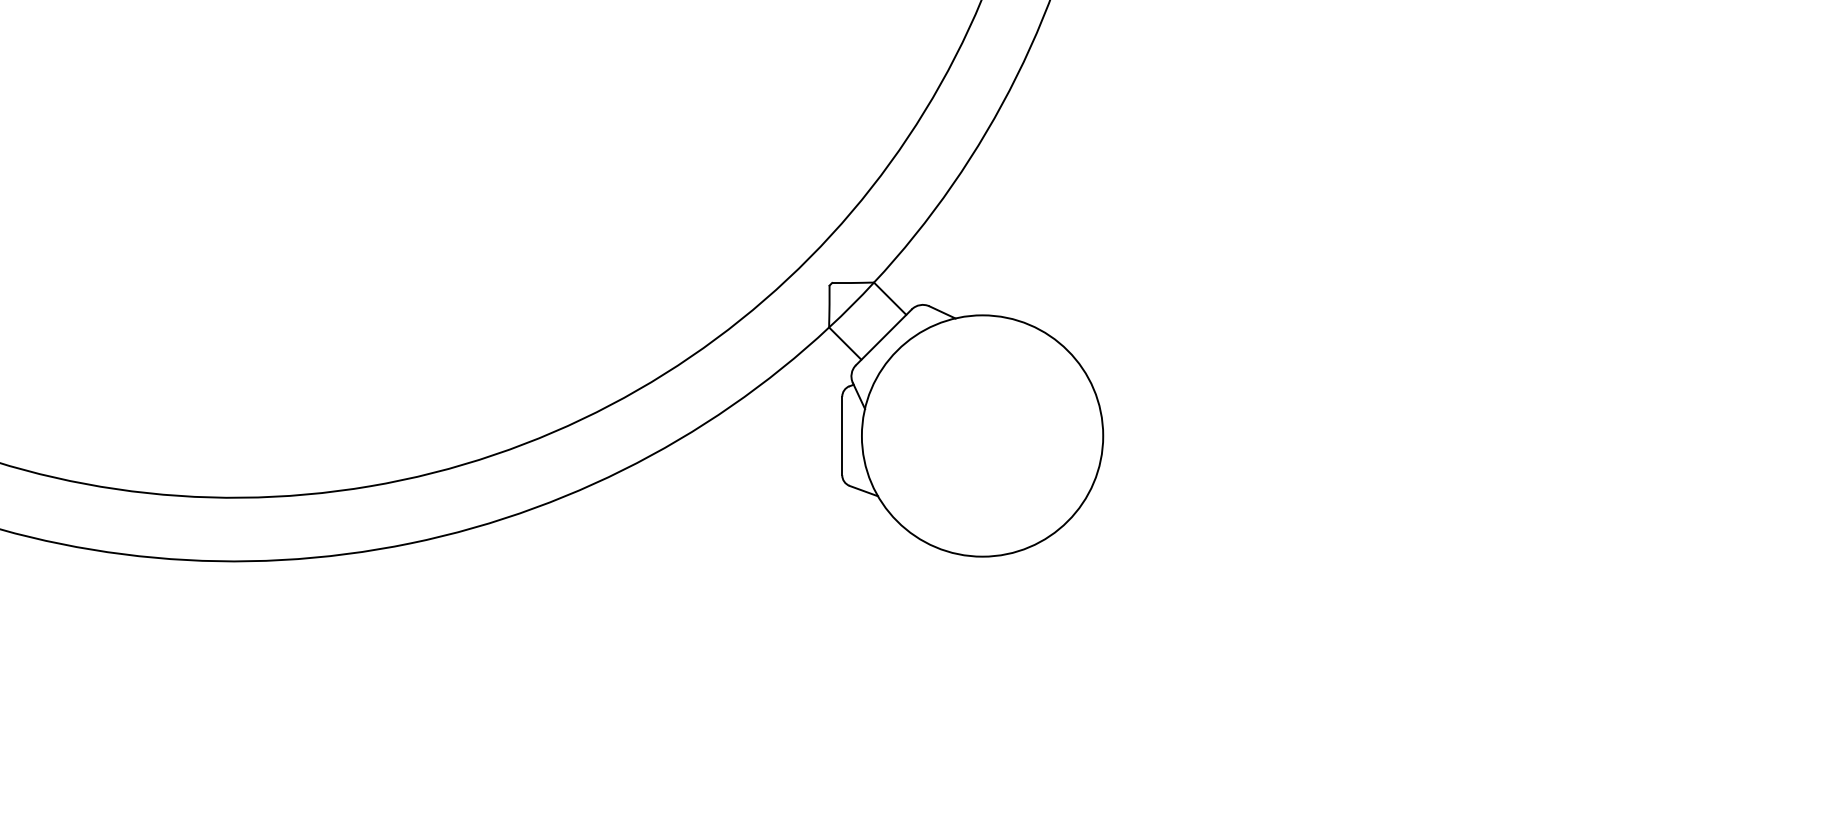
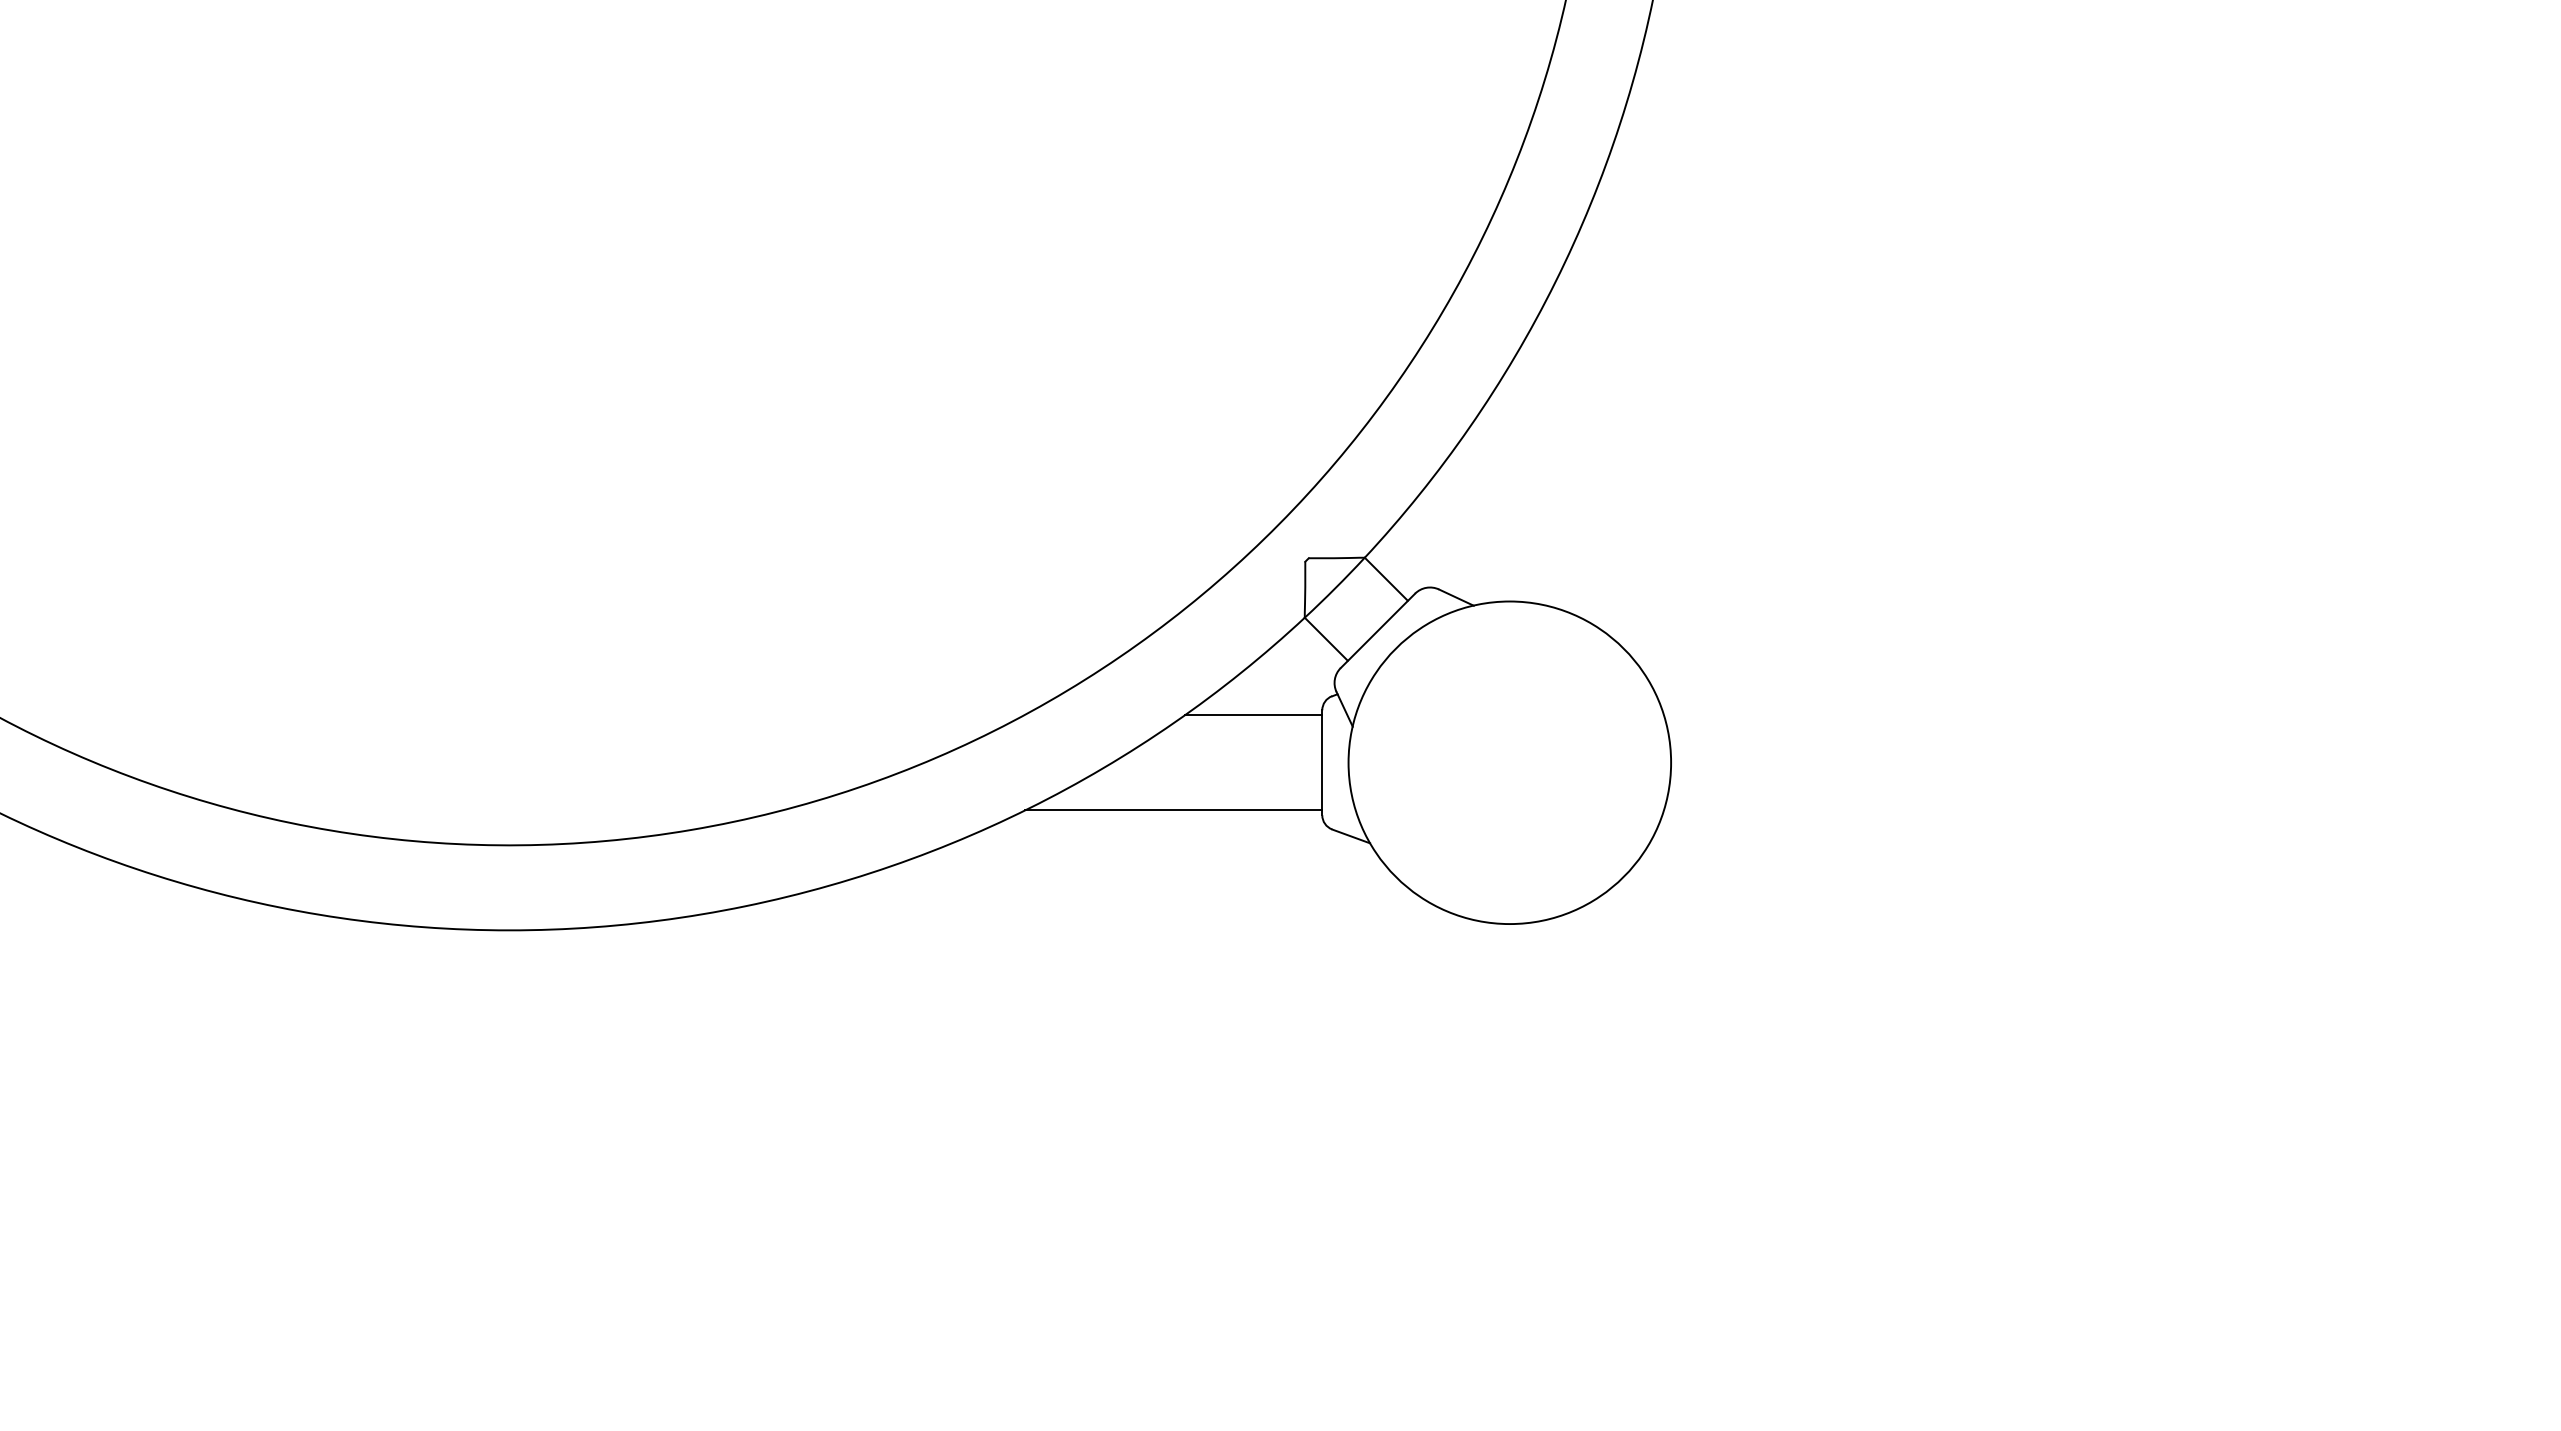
line: (790, 400) -> (1253, 715), added
line: (730, 471) -> (1173, 810), added

